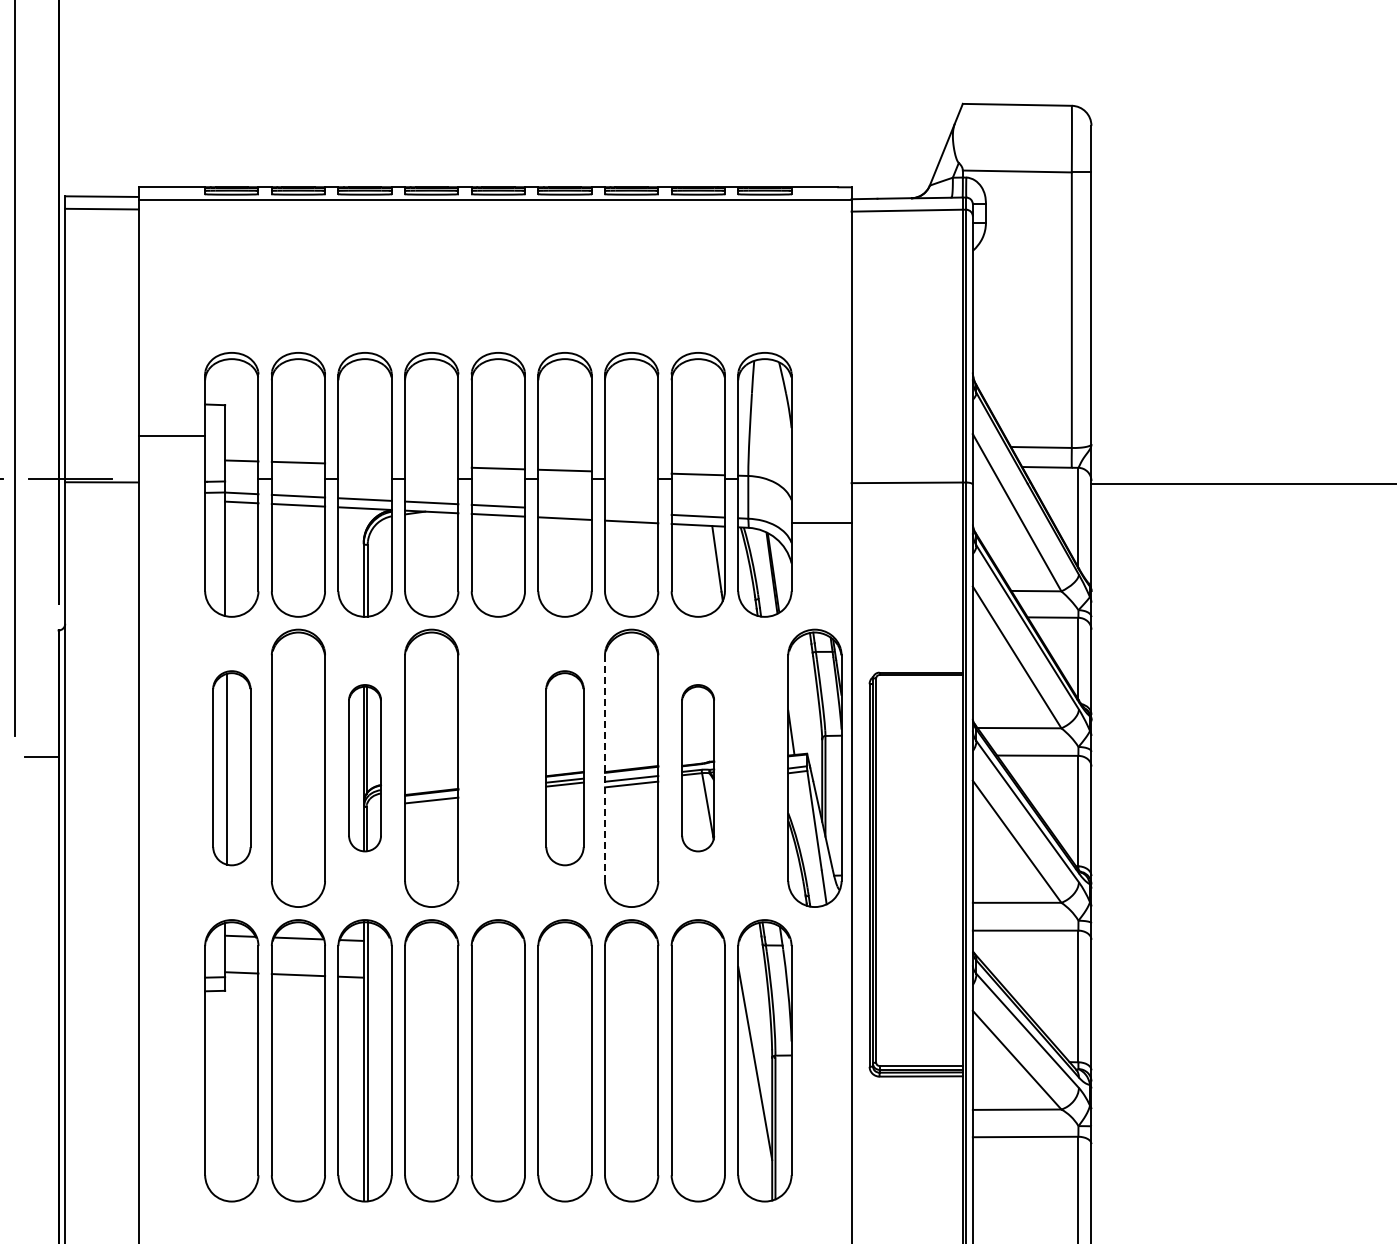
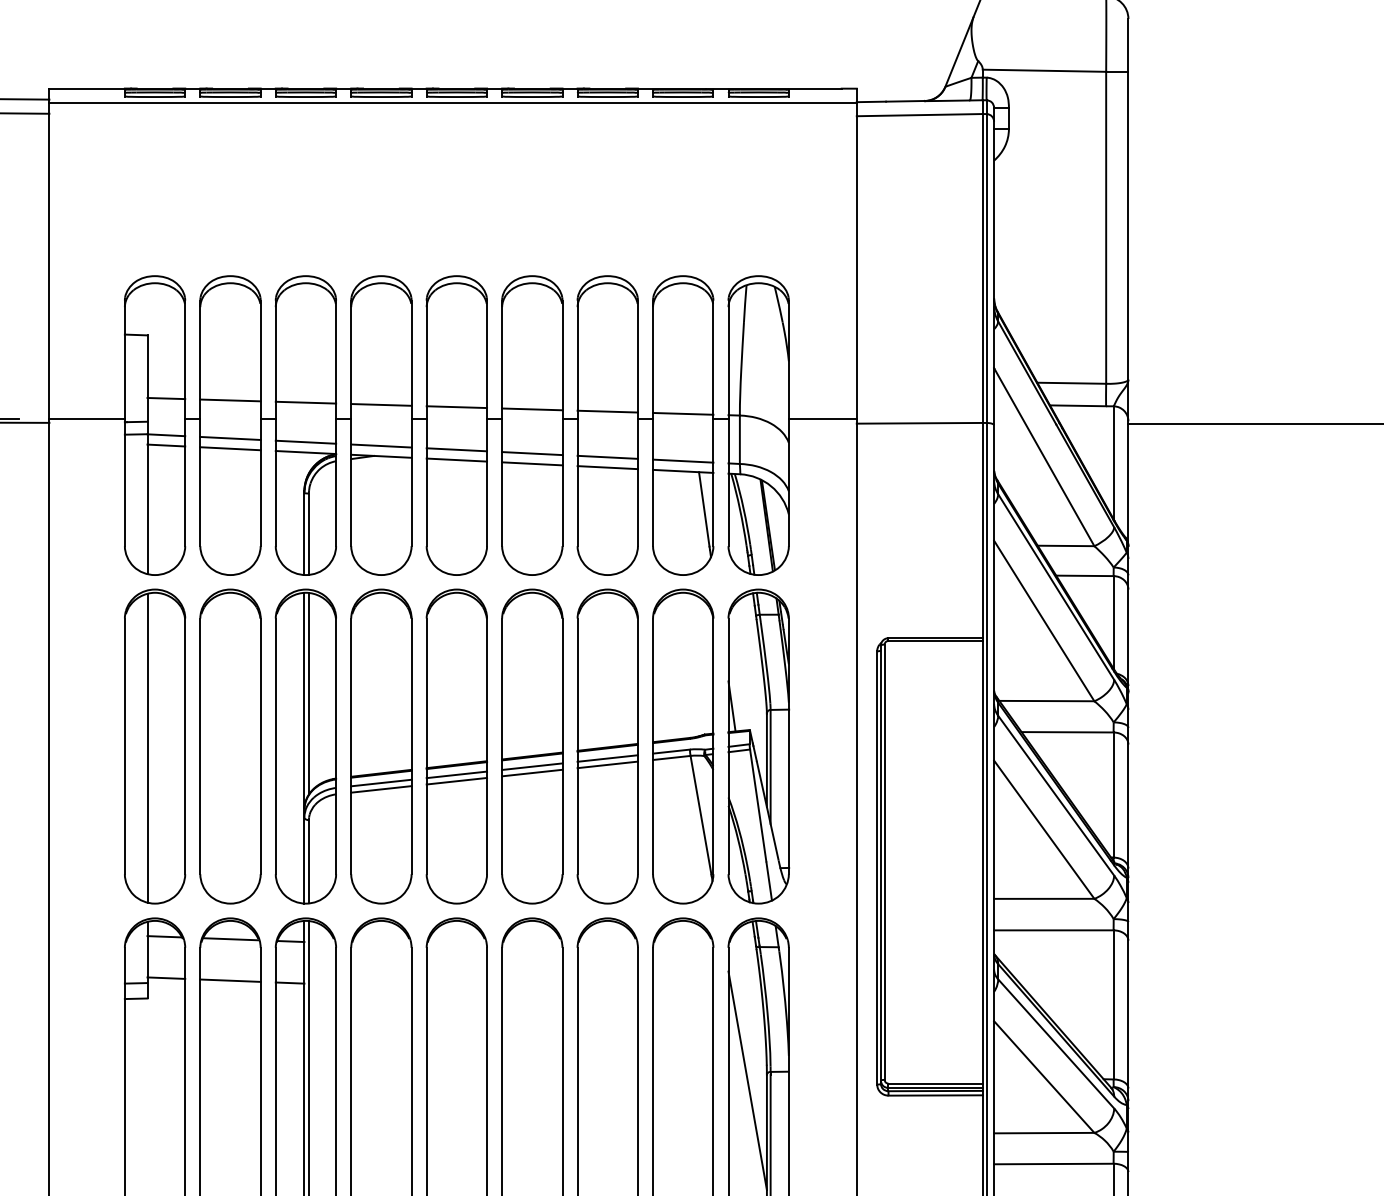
line: (171, 436) -> (86, 419), moved
line: (364, 464) -> (305, 402), added
line: (431, 466) -> (381, 404), added
line: (631, 472) -> (607, 411), added
line: (564, 509) -> (531, 453), added
line: (631, 512) -> (607, 456), added
line: (821, 523) -> (822, 419), moved
part: (231, 767) -> (154, 745), size x1.43
part: (364, 767) -> (305, 745), size x1.67
part: (497, 767) -> (455, 745), added
part: (564, 767) -> (531, 745), size x1.43
part: (697, 767) -> (682, 745), size x1.67
part: (814, 767) -> (758, 745), moved
line: (605, 768) -> (578, 746), dashed -> solid
line: (431, 806) -> (381, 789), added

